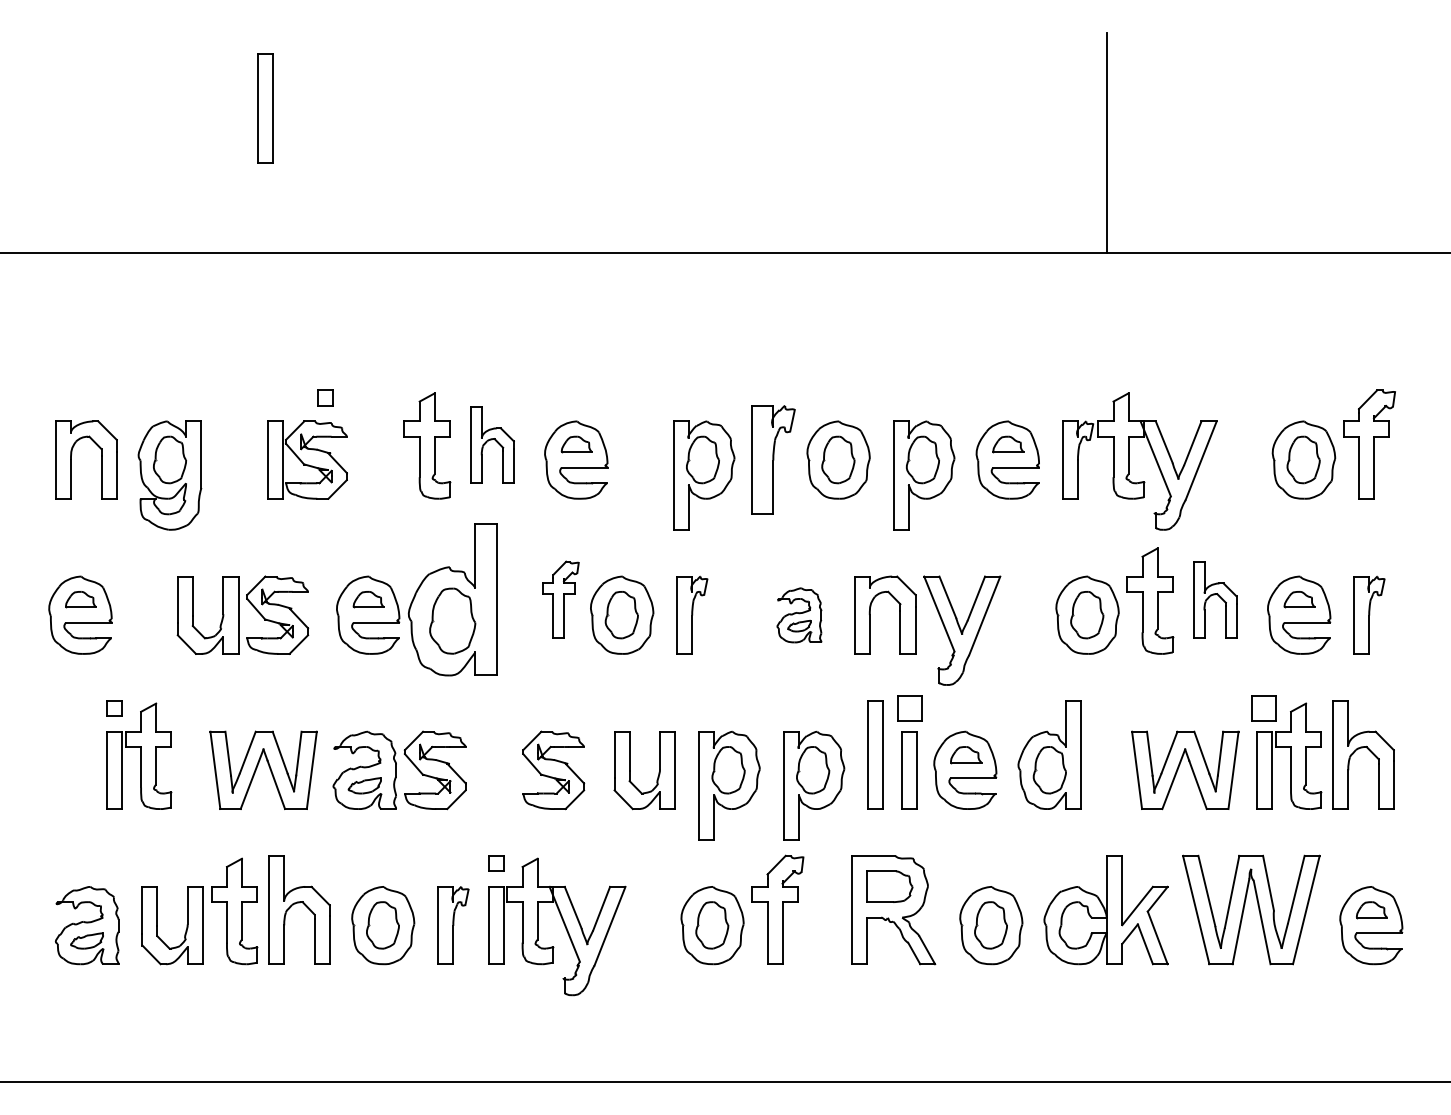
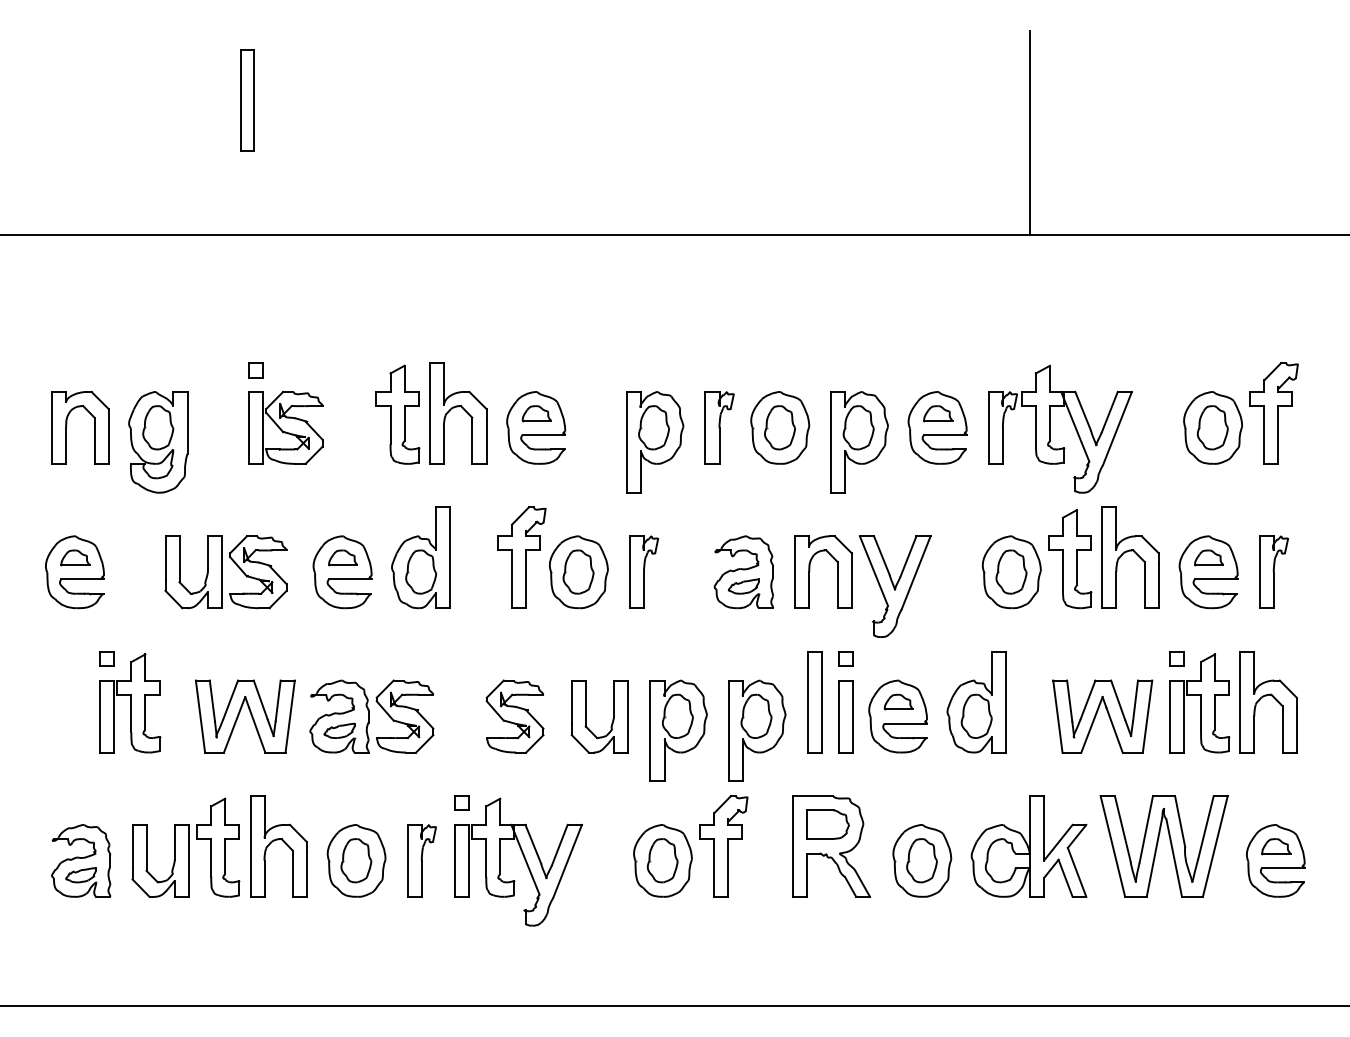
part: (325, 398) -> (255, 370), moved
part: (492, 444) -> (458, 413), size x1.43
part: (773, 459) -> (719, 427), size x0.71
part: (451, 599) -> (420, 557), size x0.71
part: (560, 599) -> (521, 557), size x1.43
part: (1215, 599) -> (1130, 557), size x1.43
part: (799, 615) -> (743, 572), size x1.43
part: (908, 708) -> (845, 658), size x0.62
part: (1264, 708) -> (1176, 658), size x0.62

